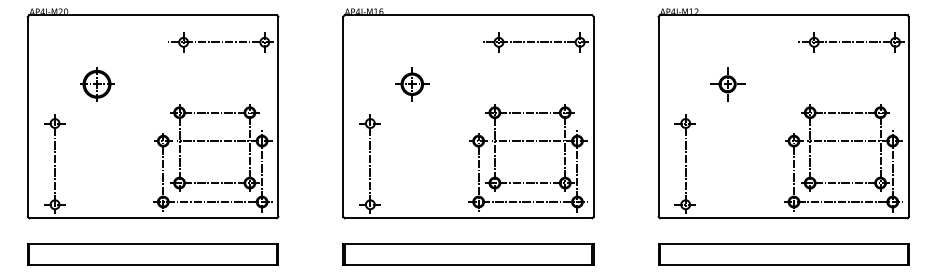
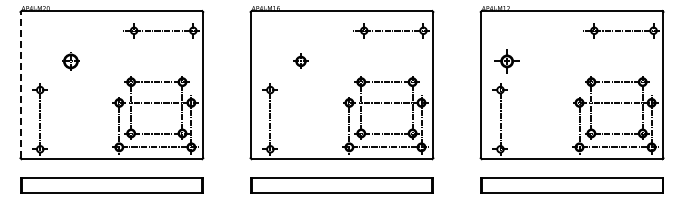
part: (96, 84) -> (70, 61), size x0.7
part: (411, 84) -> (300, 61), size x0.6
part: (726, 84) -> (506, 61), moved
line: (27, 115) -> (20, 84), solid -> dashed

